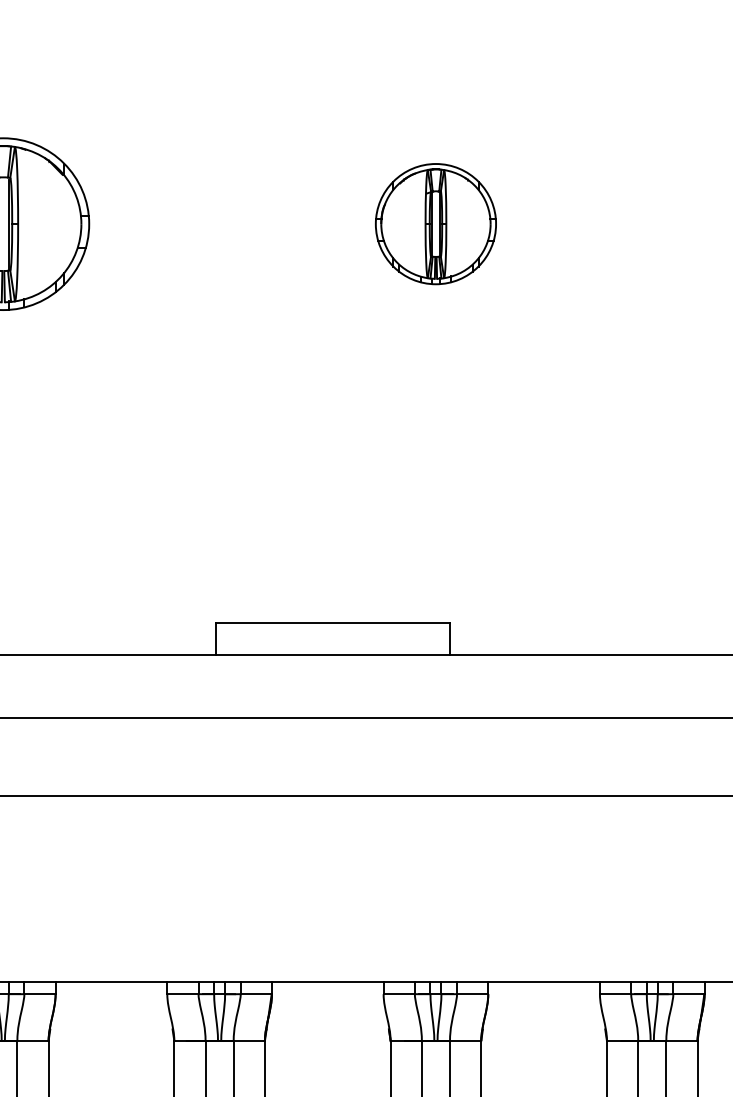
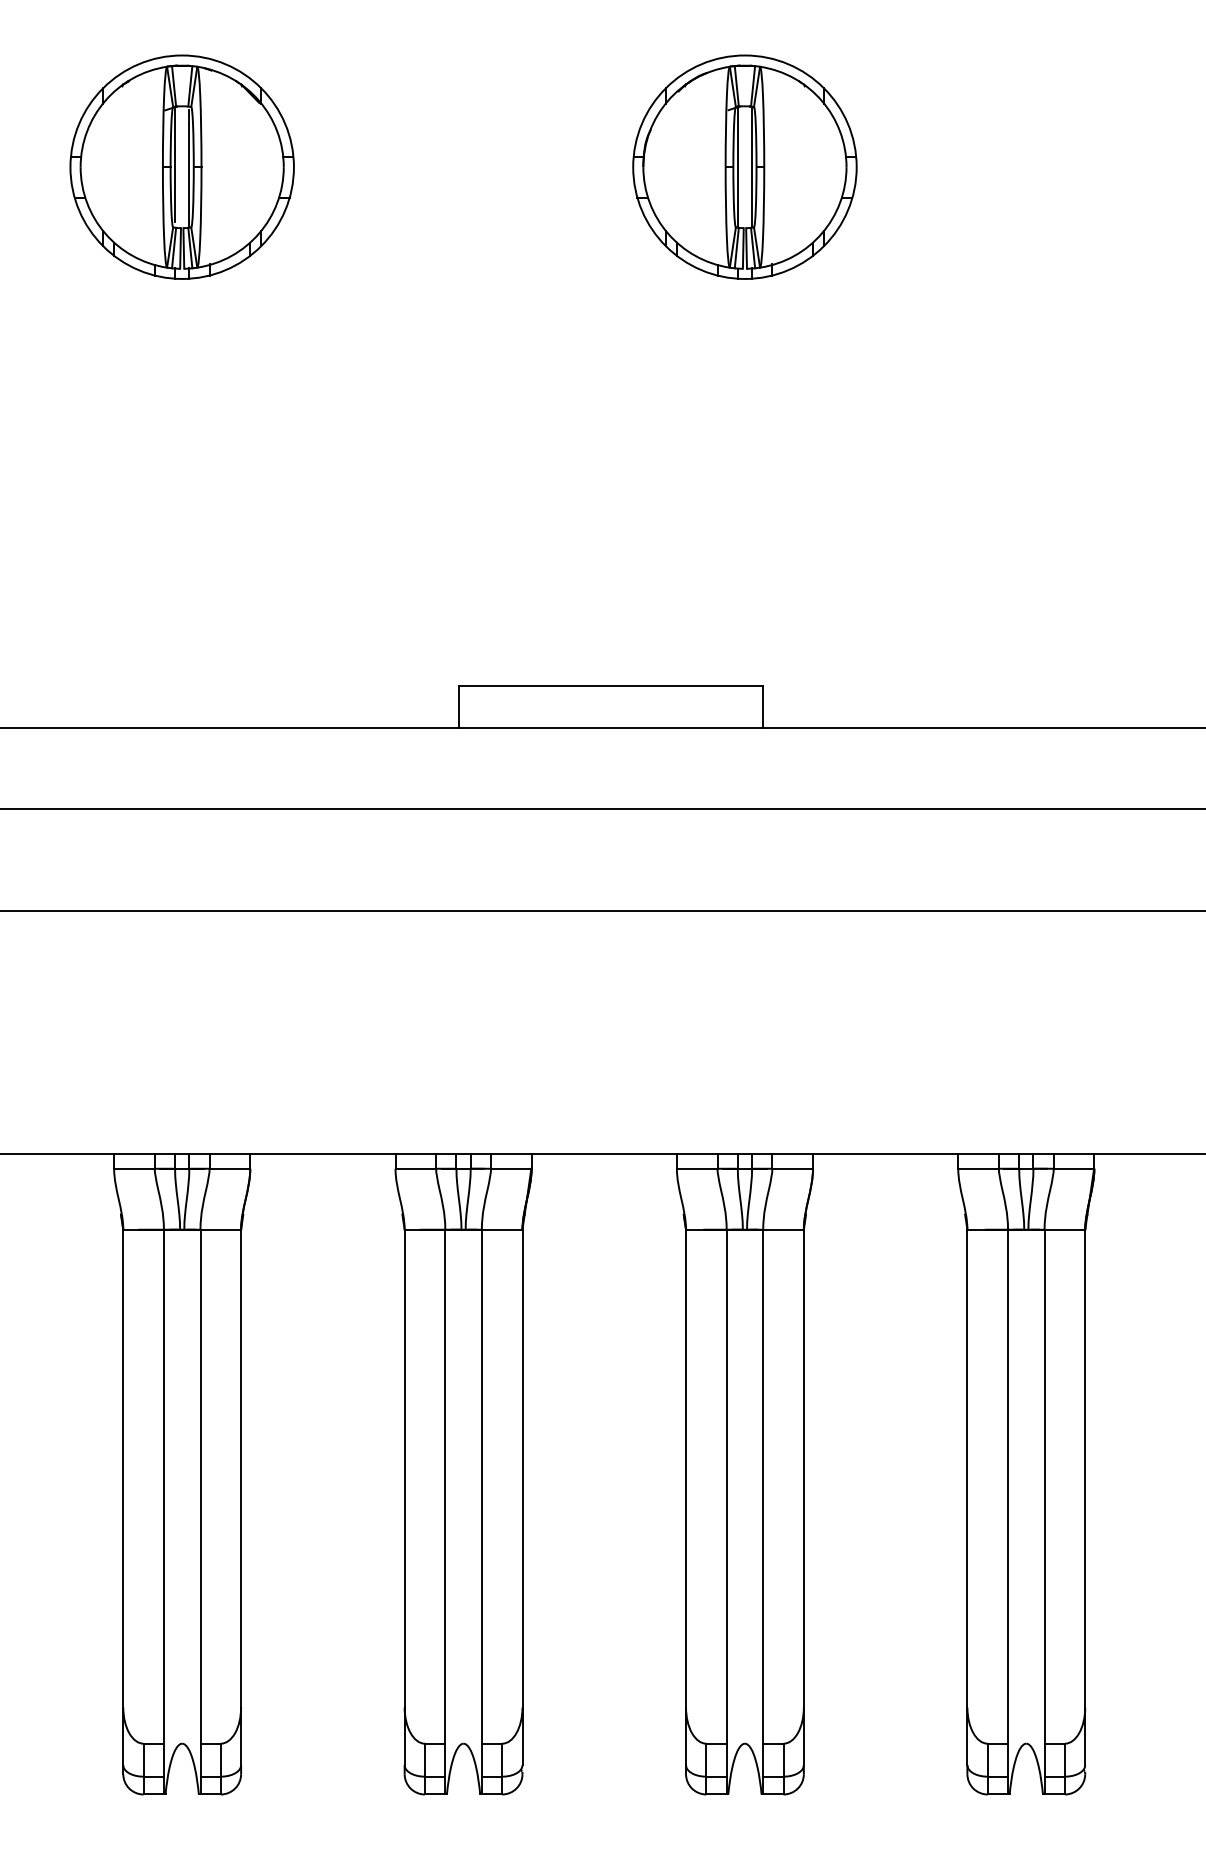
part: (435, 223) -> (744, 166), size x1.43

